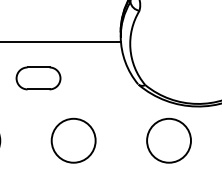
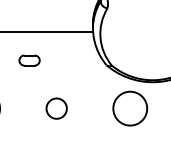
part: (38, 78) -> (29, 60), size x0.6
circle: (73, 140) -> (56, 108), size x0.6

